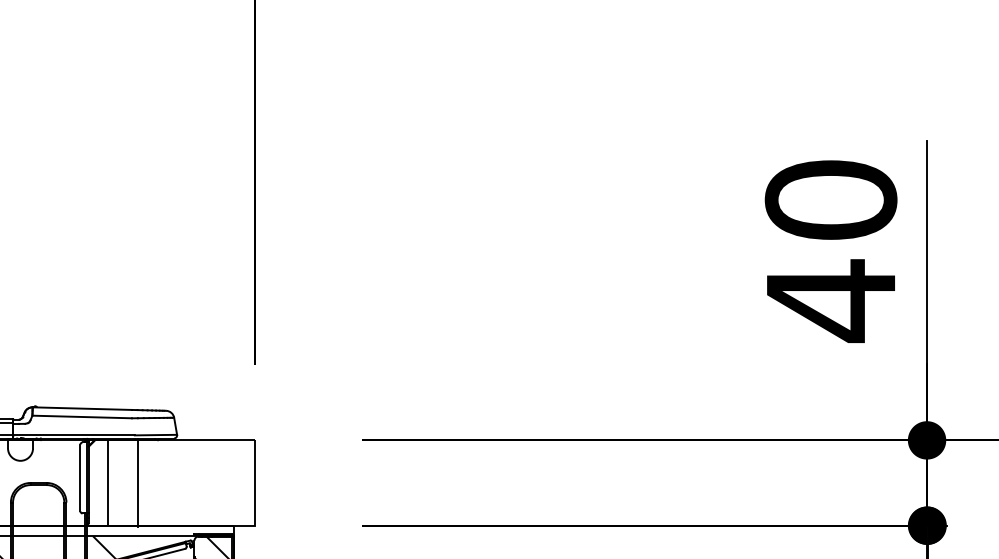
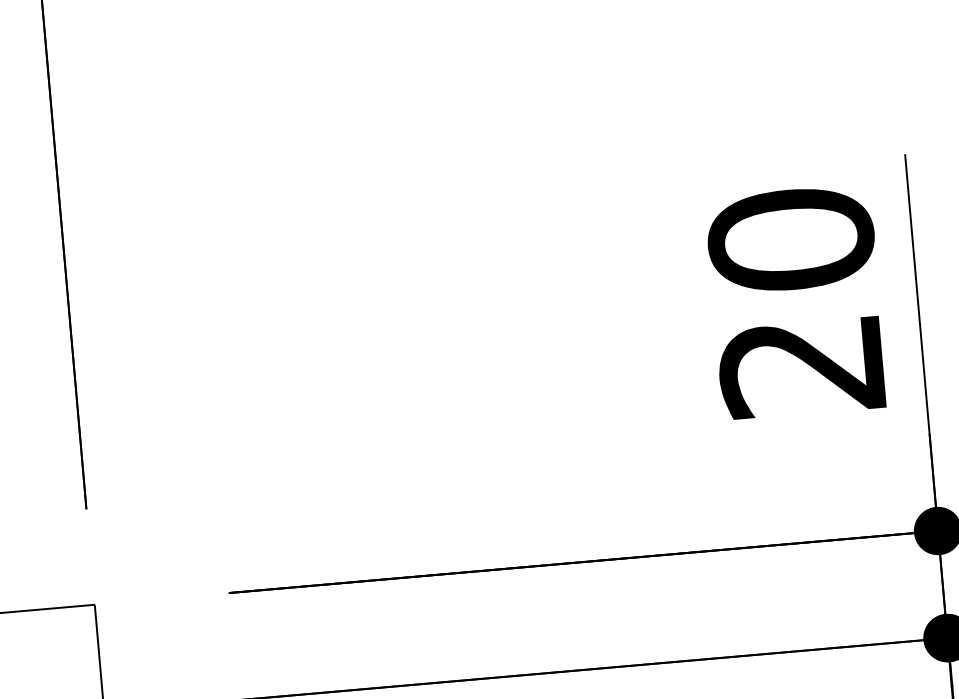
text: (829, 300) -> (800, 366), 40 -> 20

